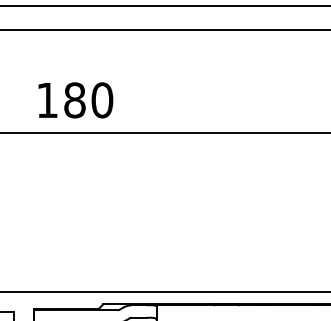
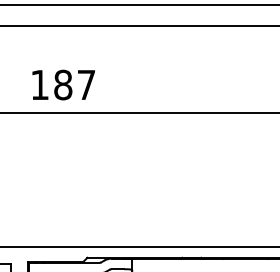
text: (102, 100) -> (86, 85), 180 -> 187

